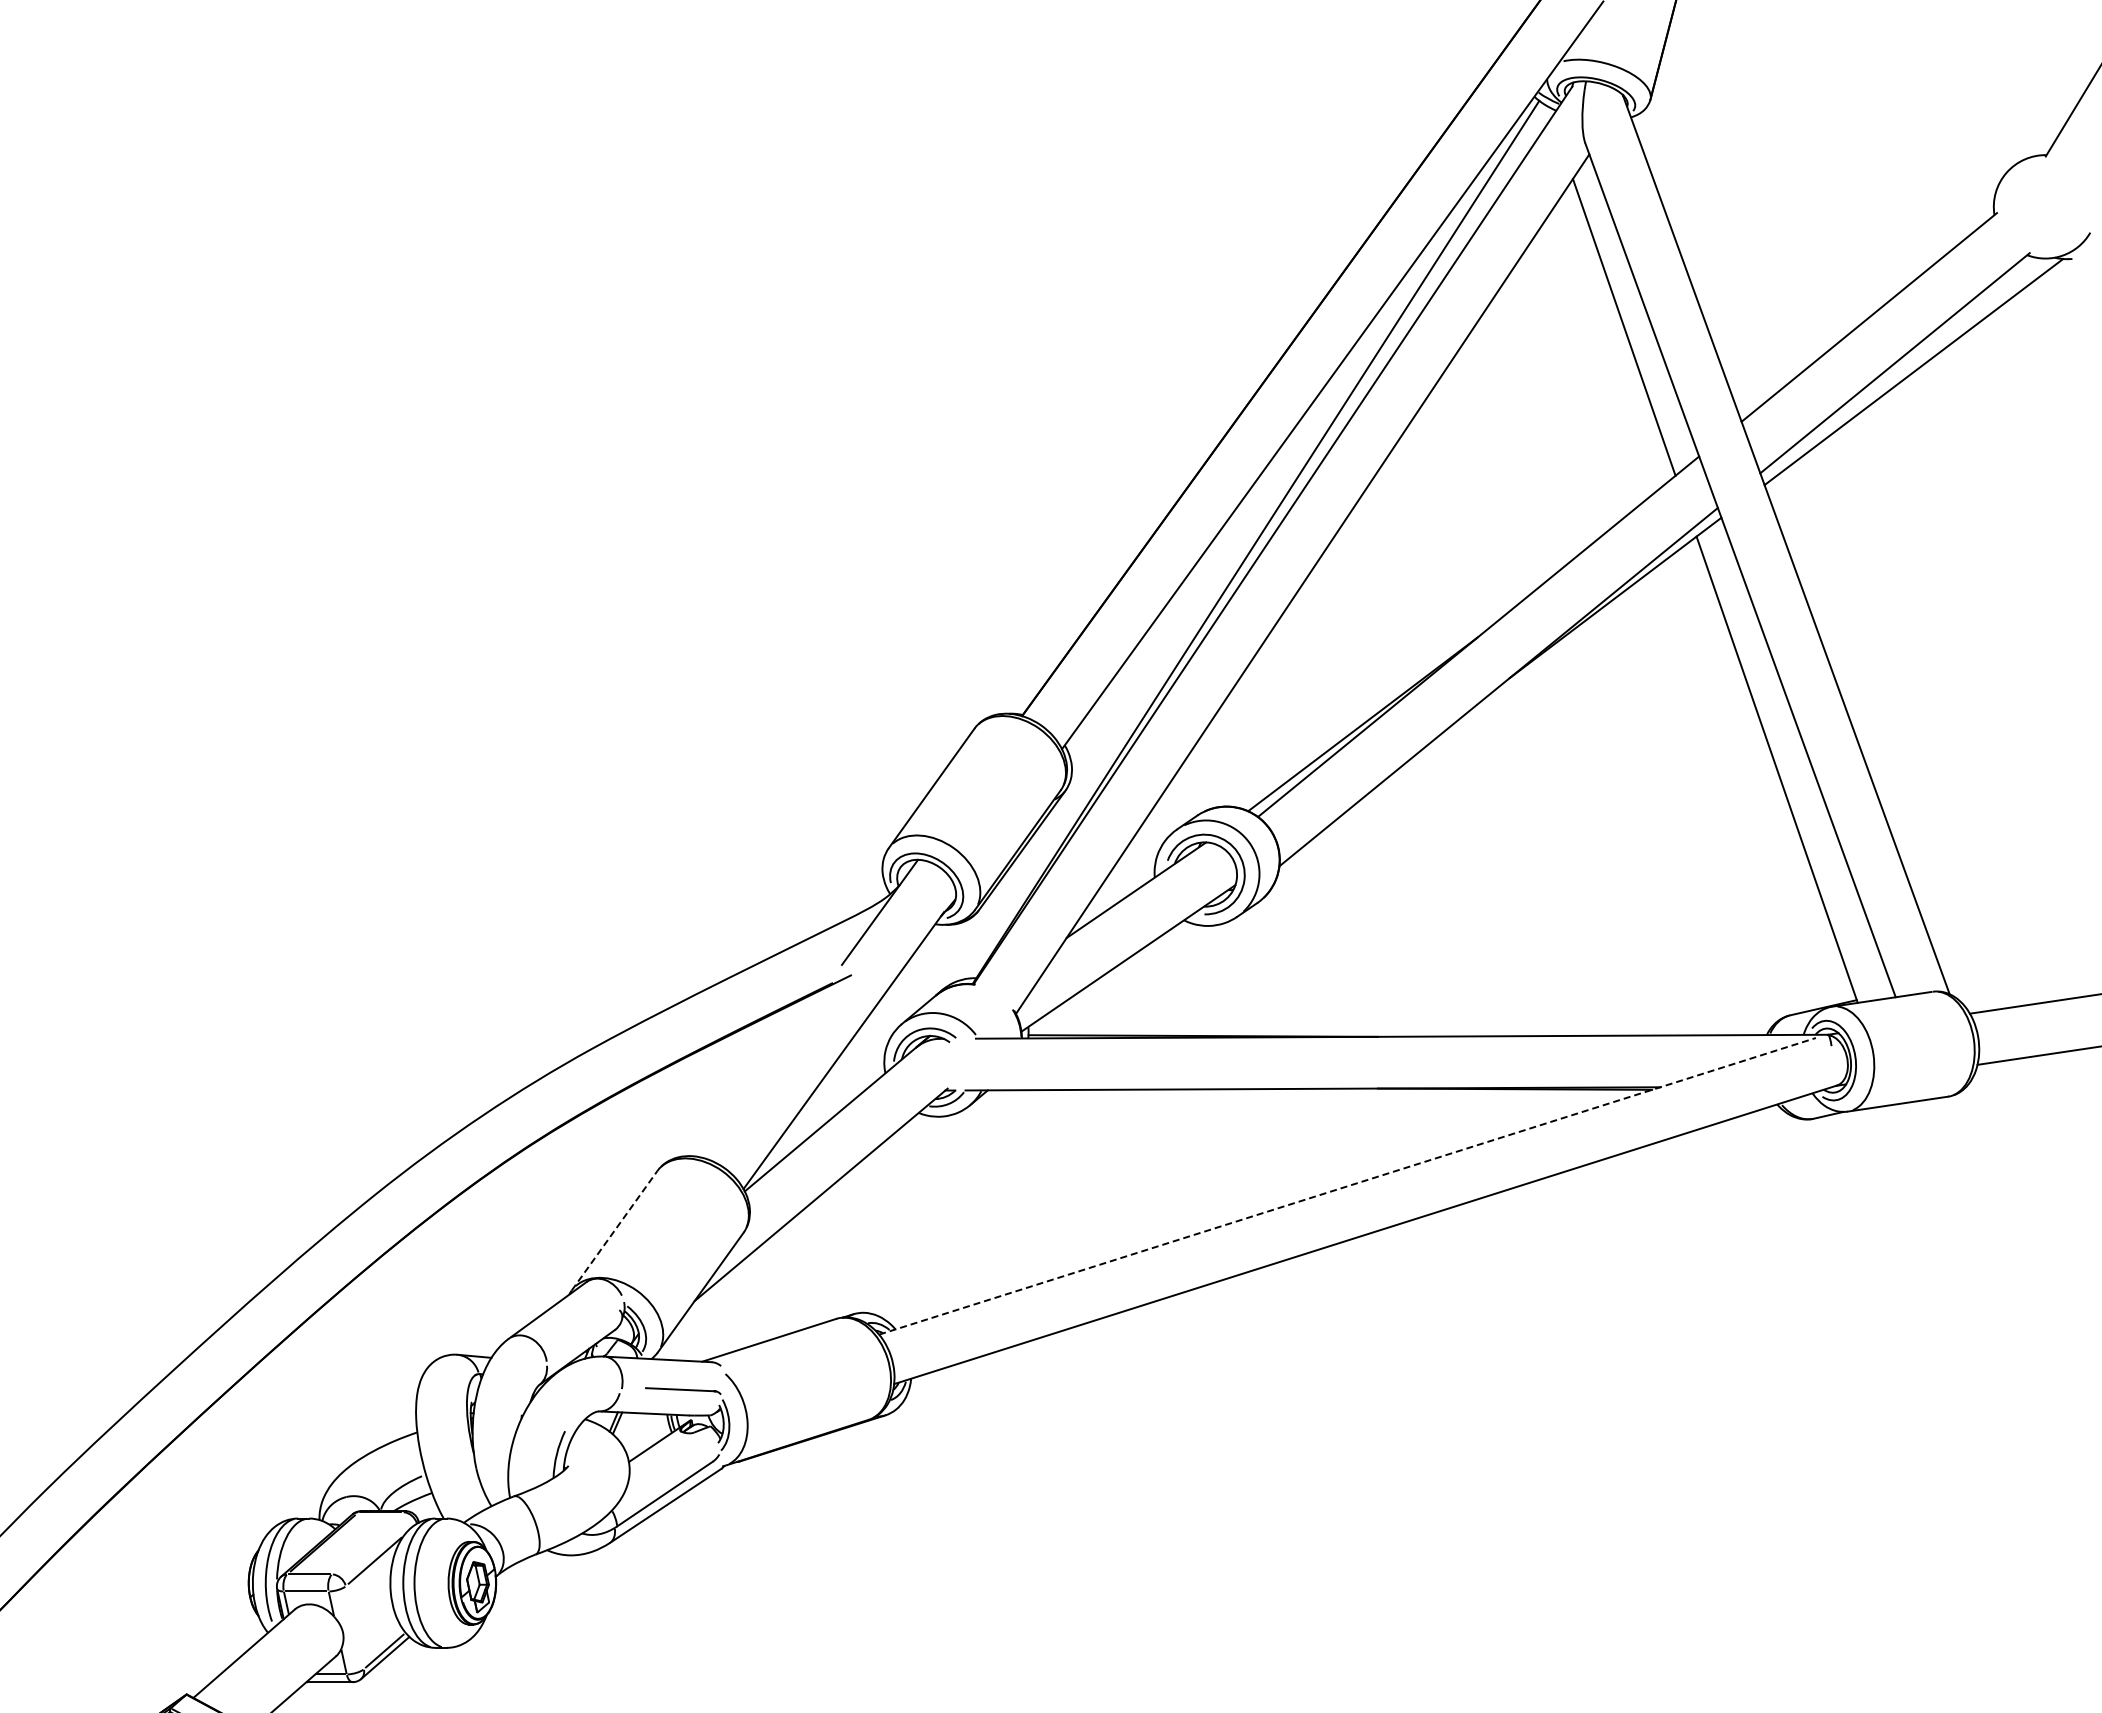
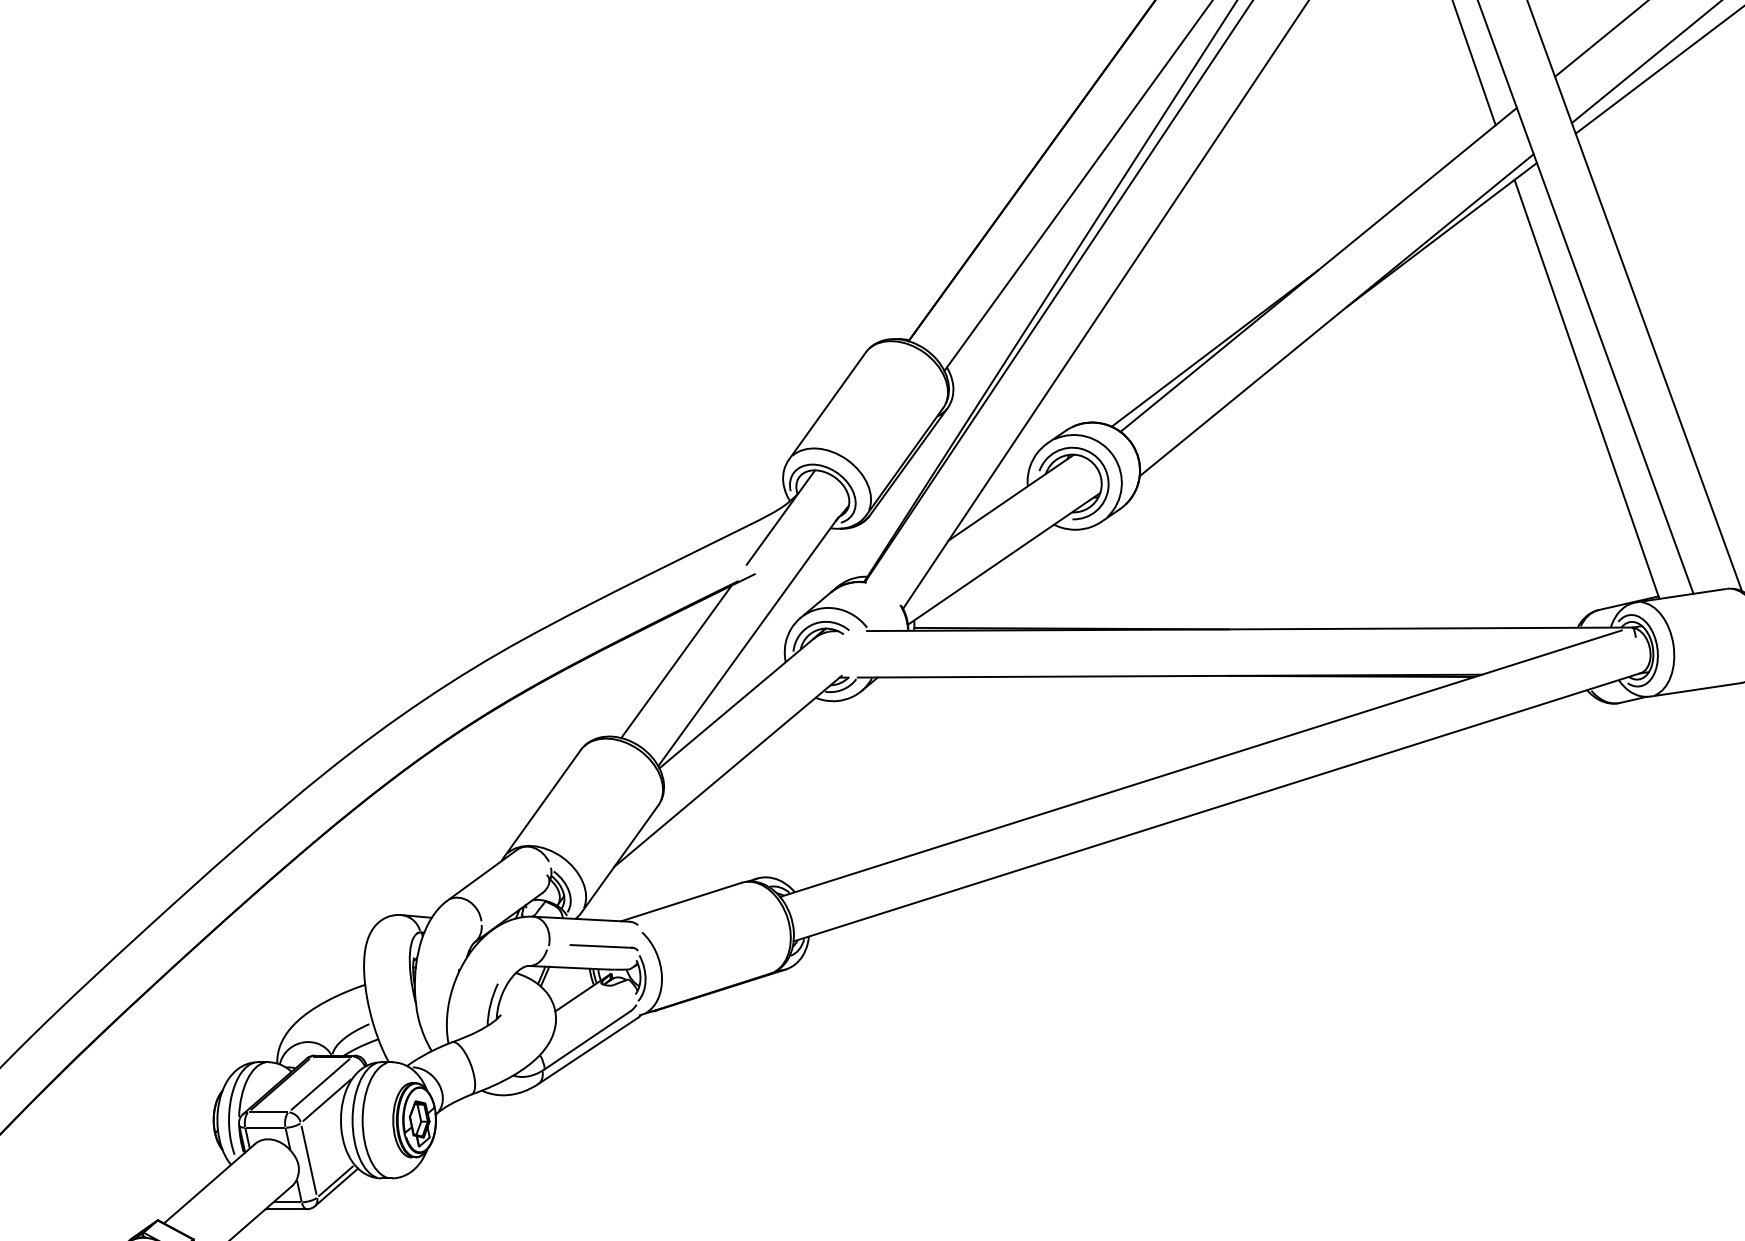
line: (763, 1072) -> (676, 661), added
line: (1348, 1186) -> (1201, 763), dashed -> solid
line: (614, 1230) -> (542, 803), dashed -> solid
line: (367, 1543) -> (320, 1084), added
line: (354, 1627) -> (308, 1160), added

